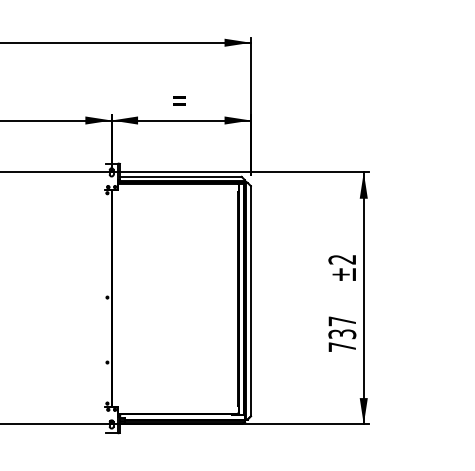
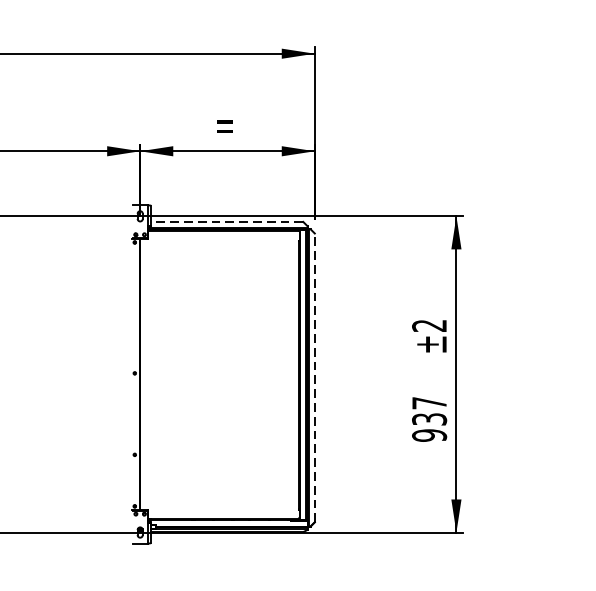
line: (181, 176) -> (227, 221), solid -> dashed
line: (250, 300) -> (314, 377), solid -> dashed
text: (342, 347) -> (429, 436), 737 -> 937

